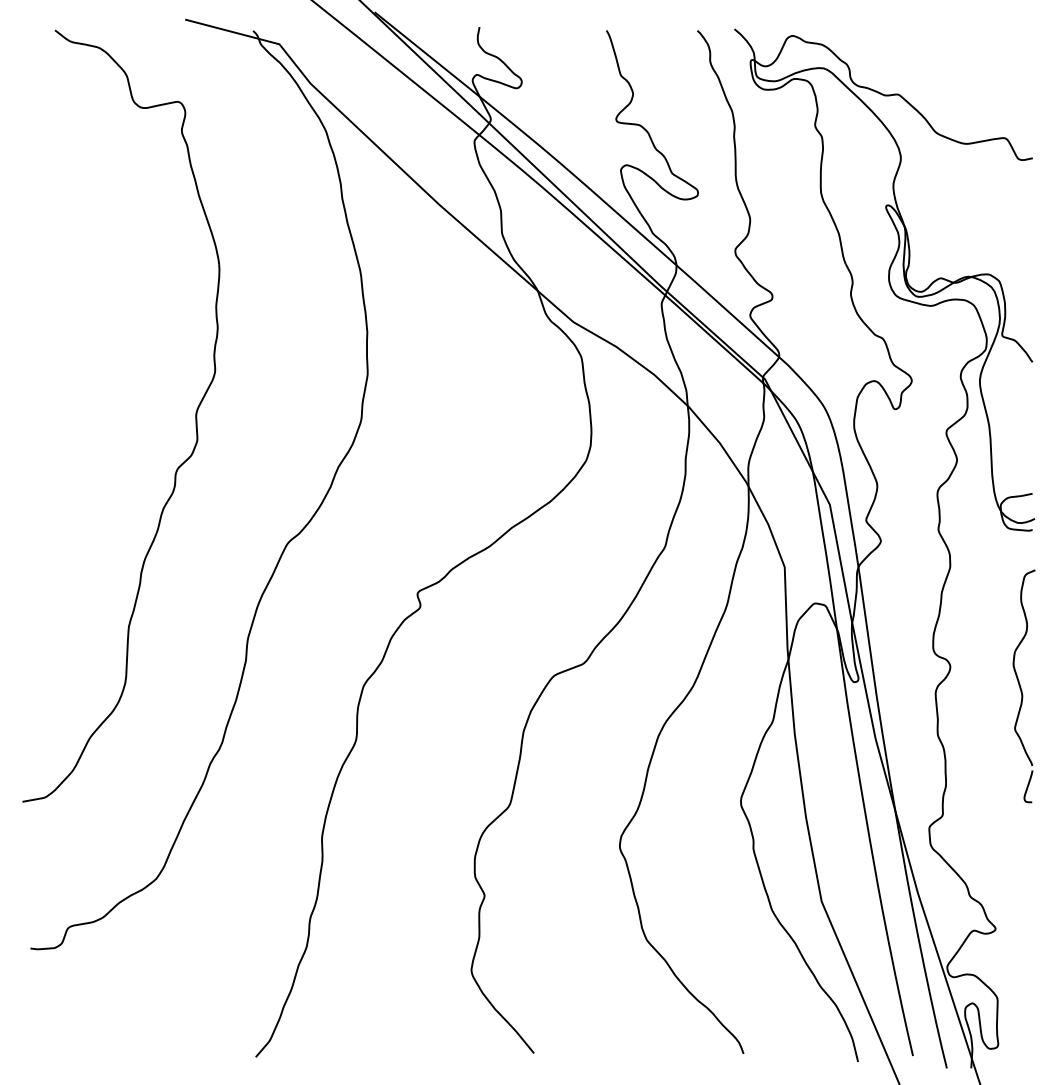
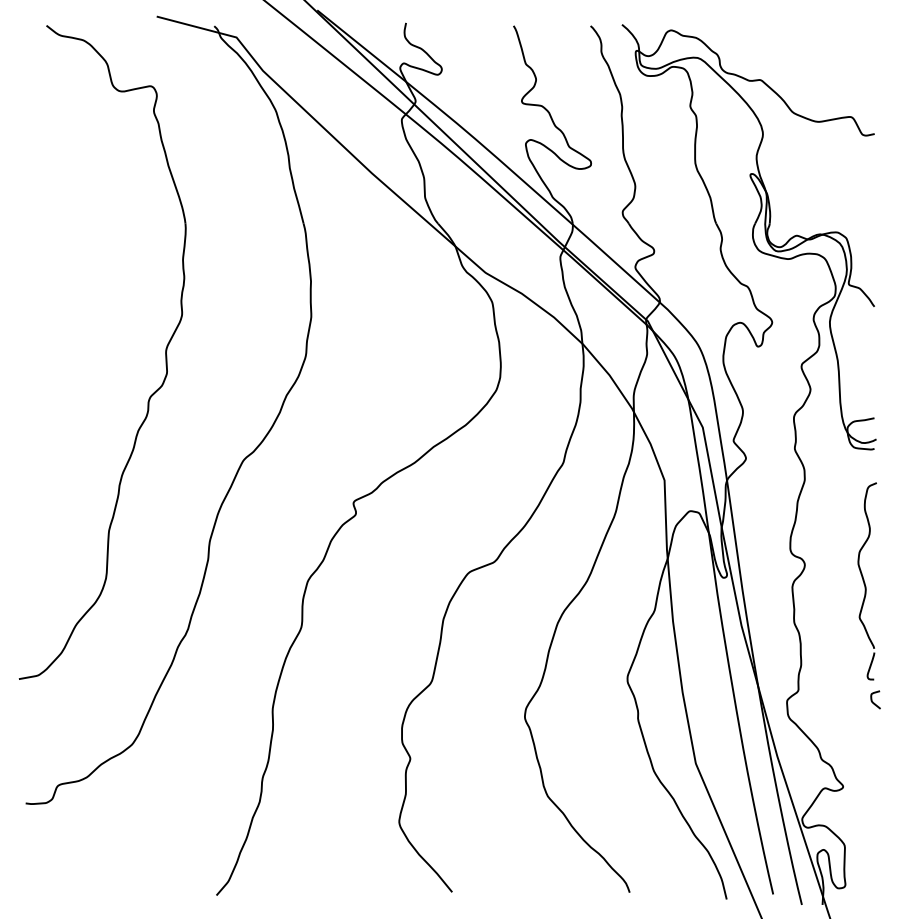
curve: (1031, 828) -> (873, 701), added

